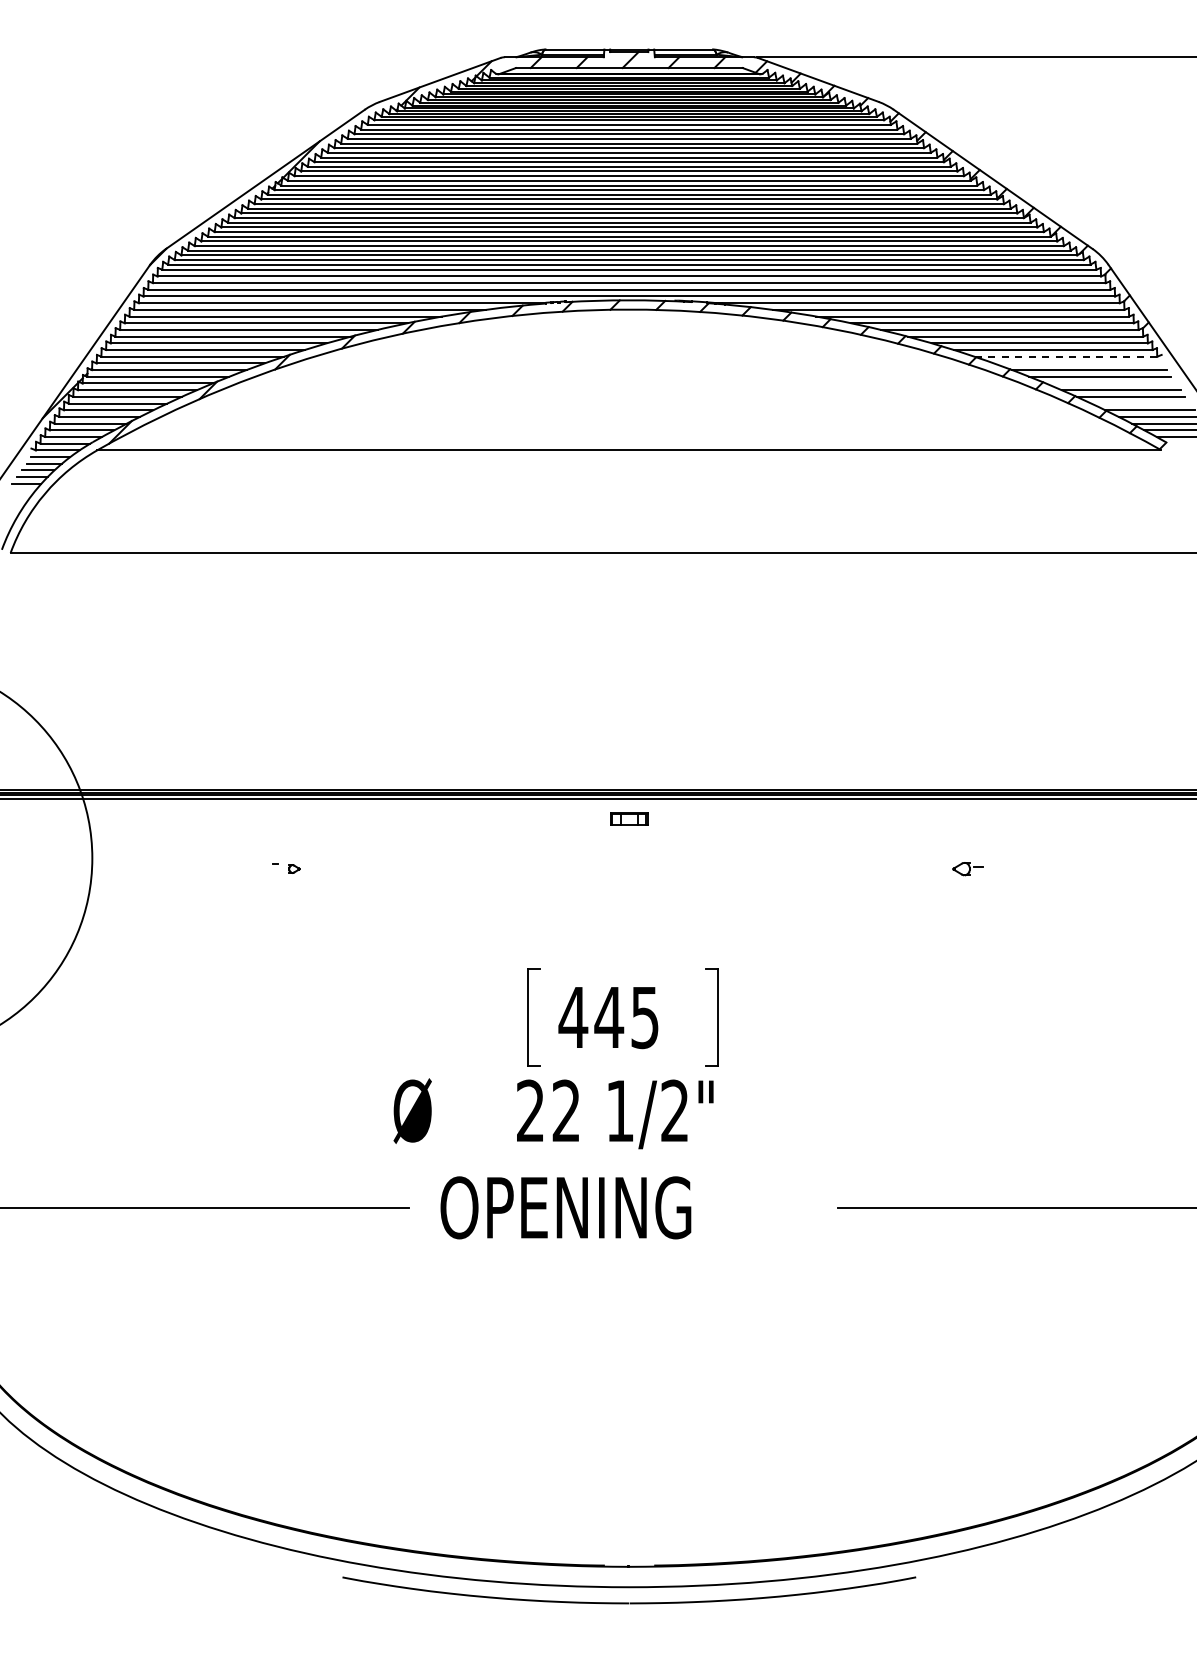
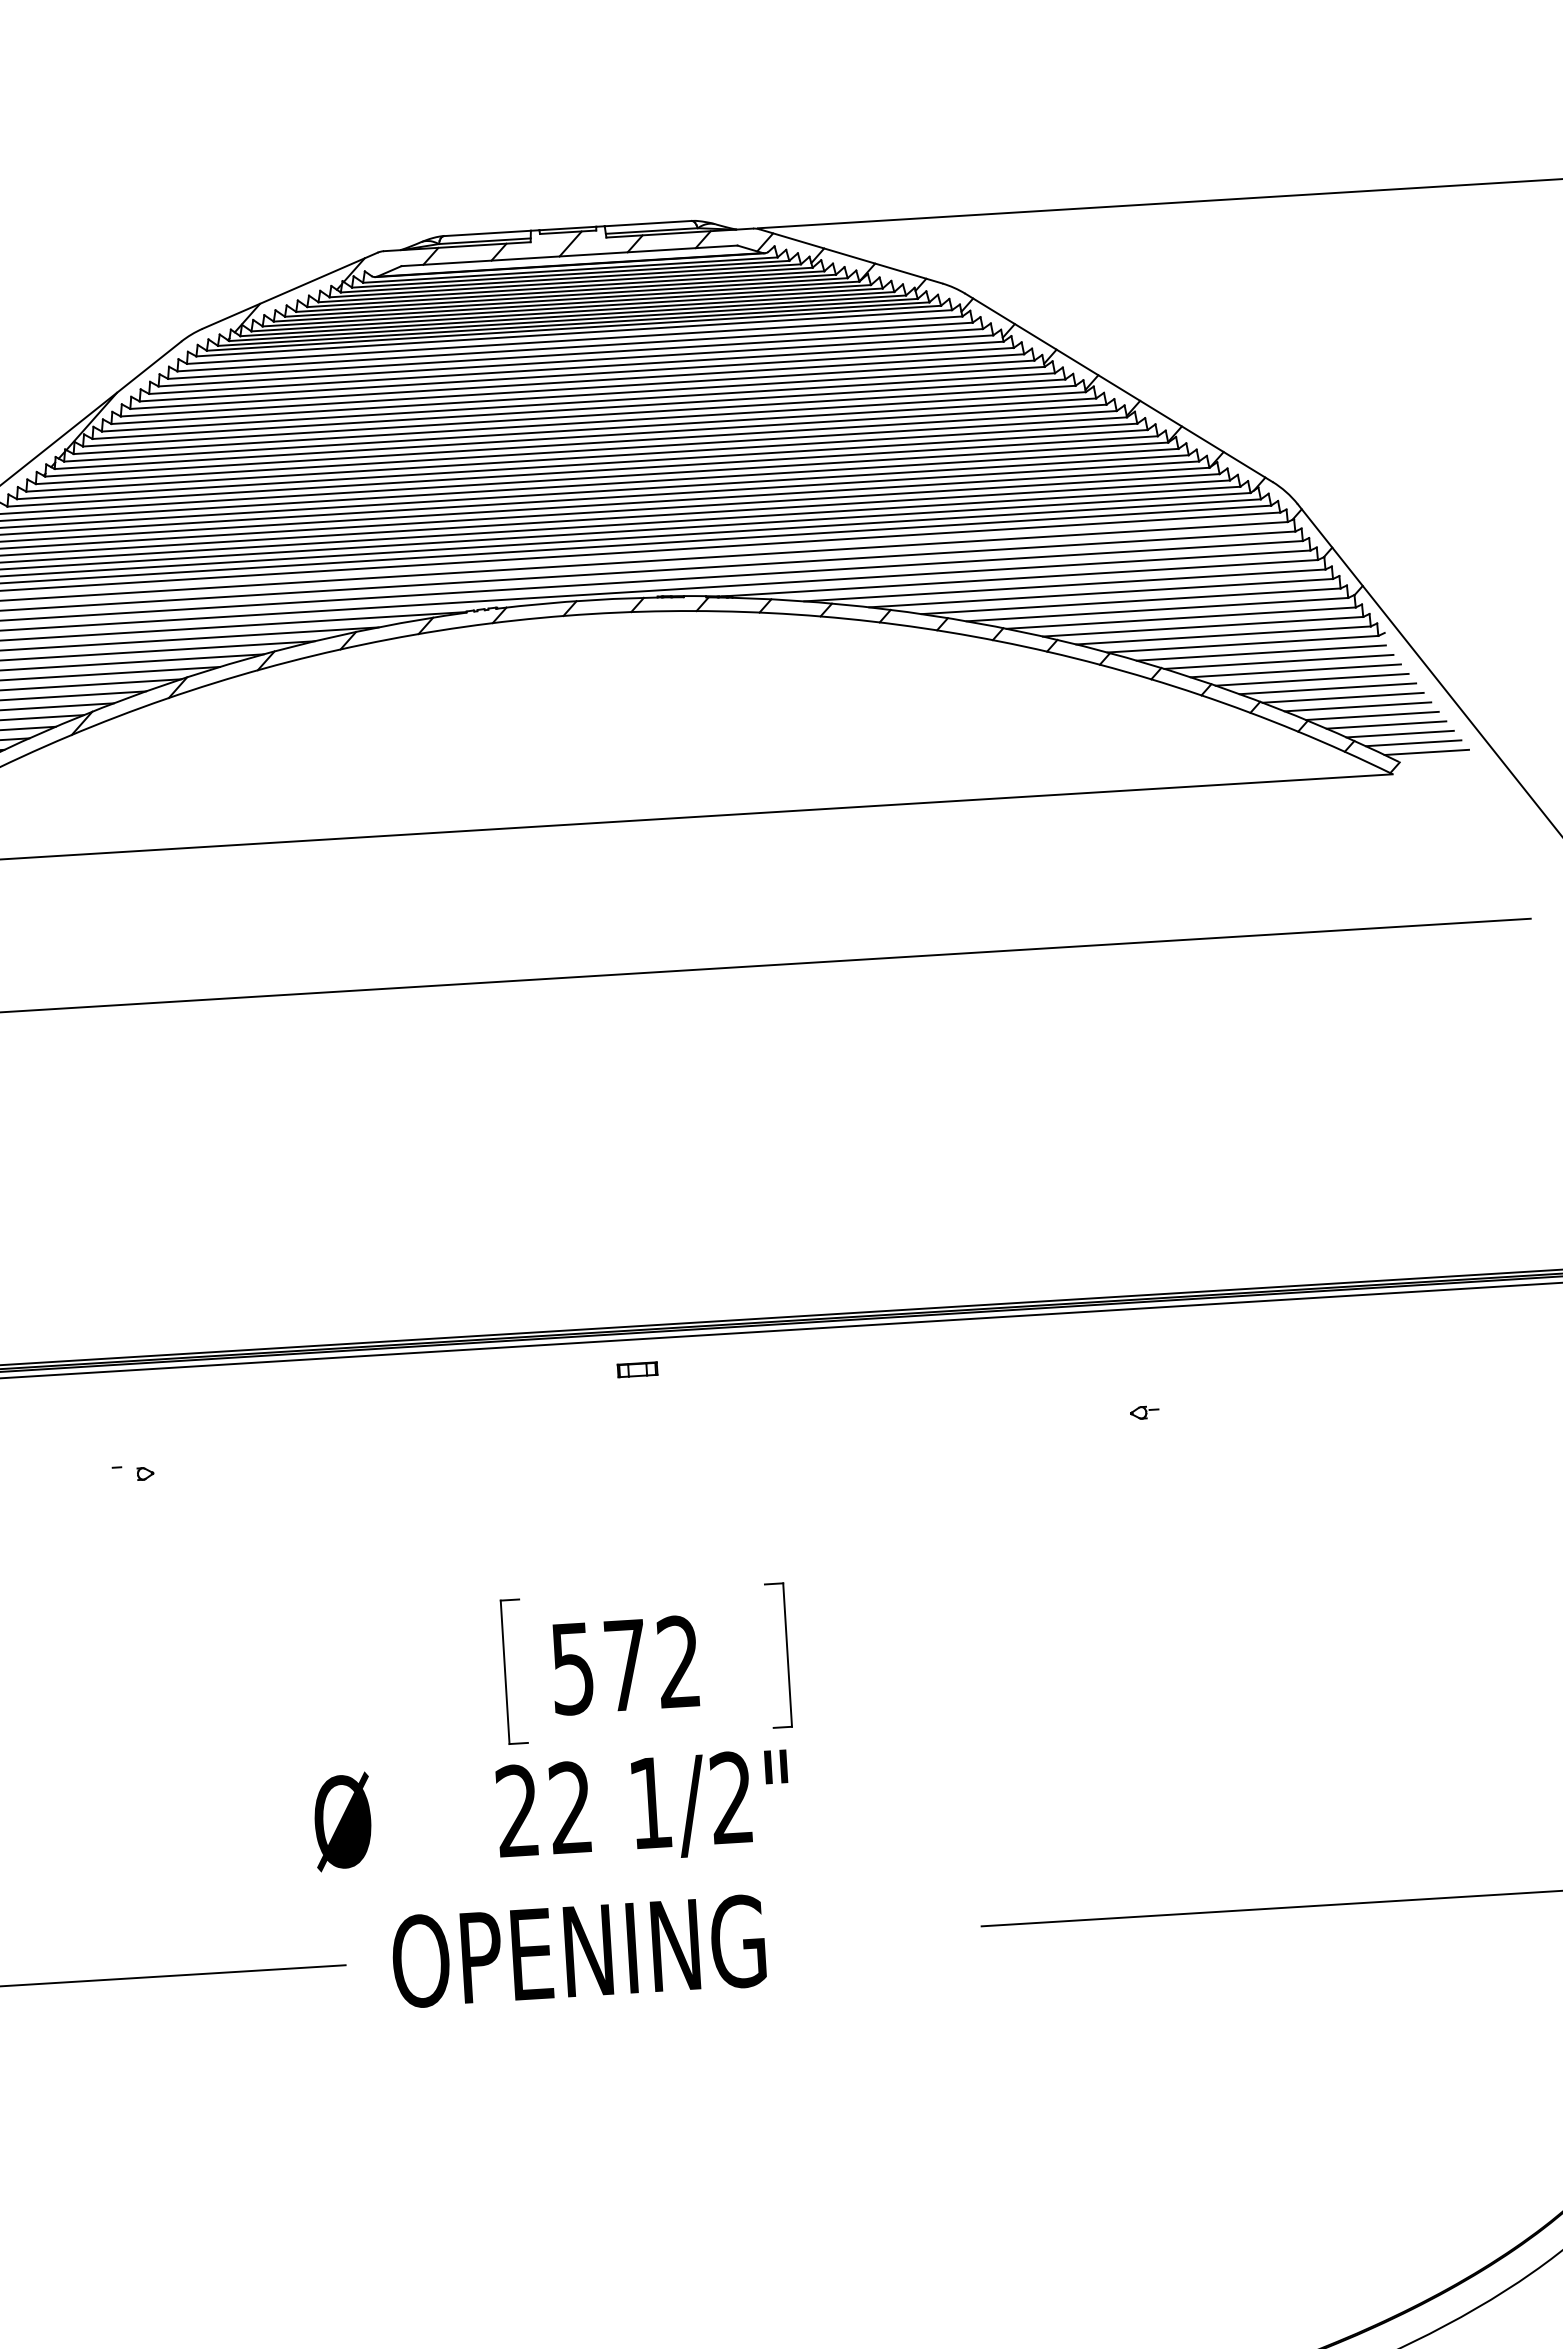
line: (1066, 356) -> (1243, 643), dashed -> solid
line: (1077, 363) -> (1260, 653), added
line: (1110, 383) -> (1311, 679), added
line: (1140, 403) -> (1357, 706), added
part: (628, 819) -> (636, 1370), size x0.71
part: (968, 868) -> (1144, 1411), size x0.62
text: (608, 1017) -> (624, 1665), 445 -> 572

